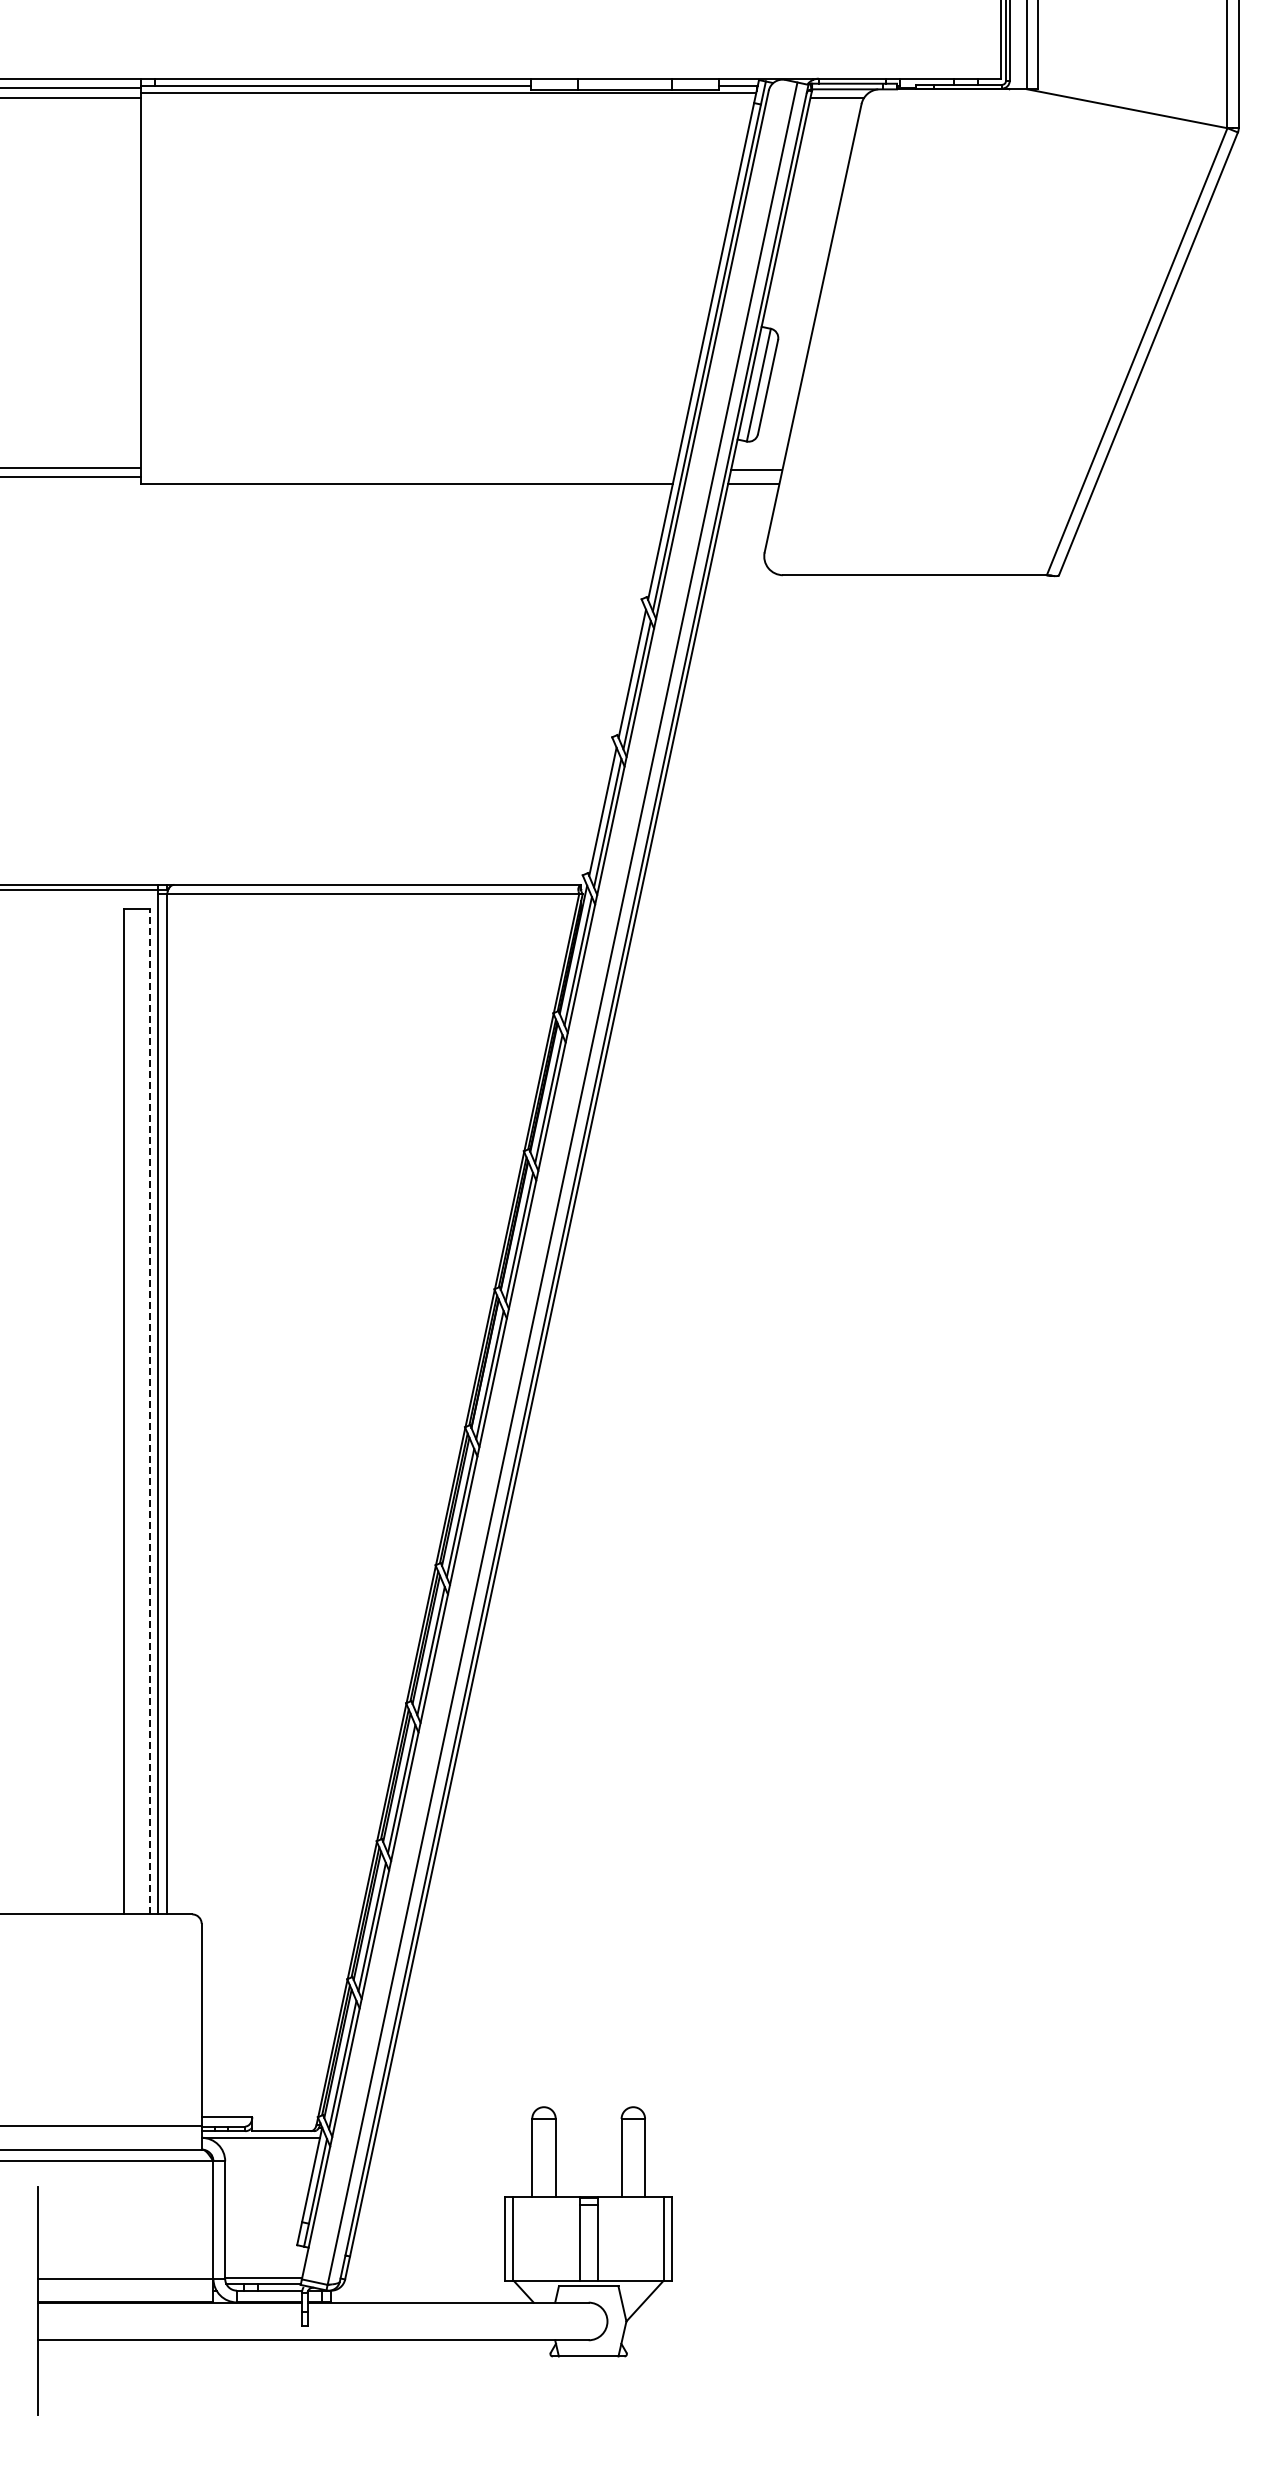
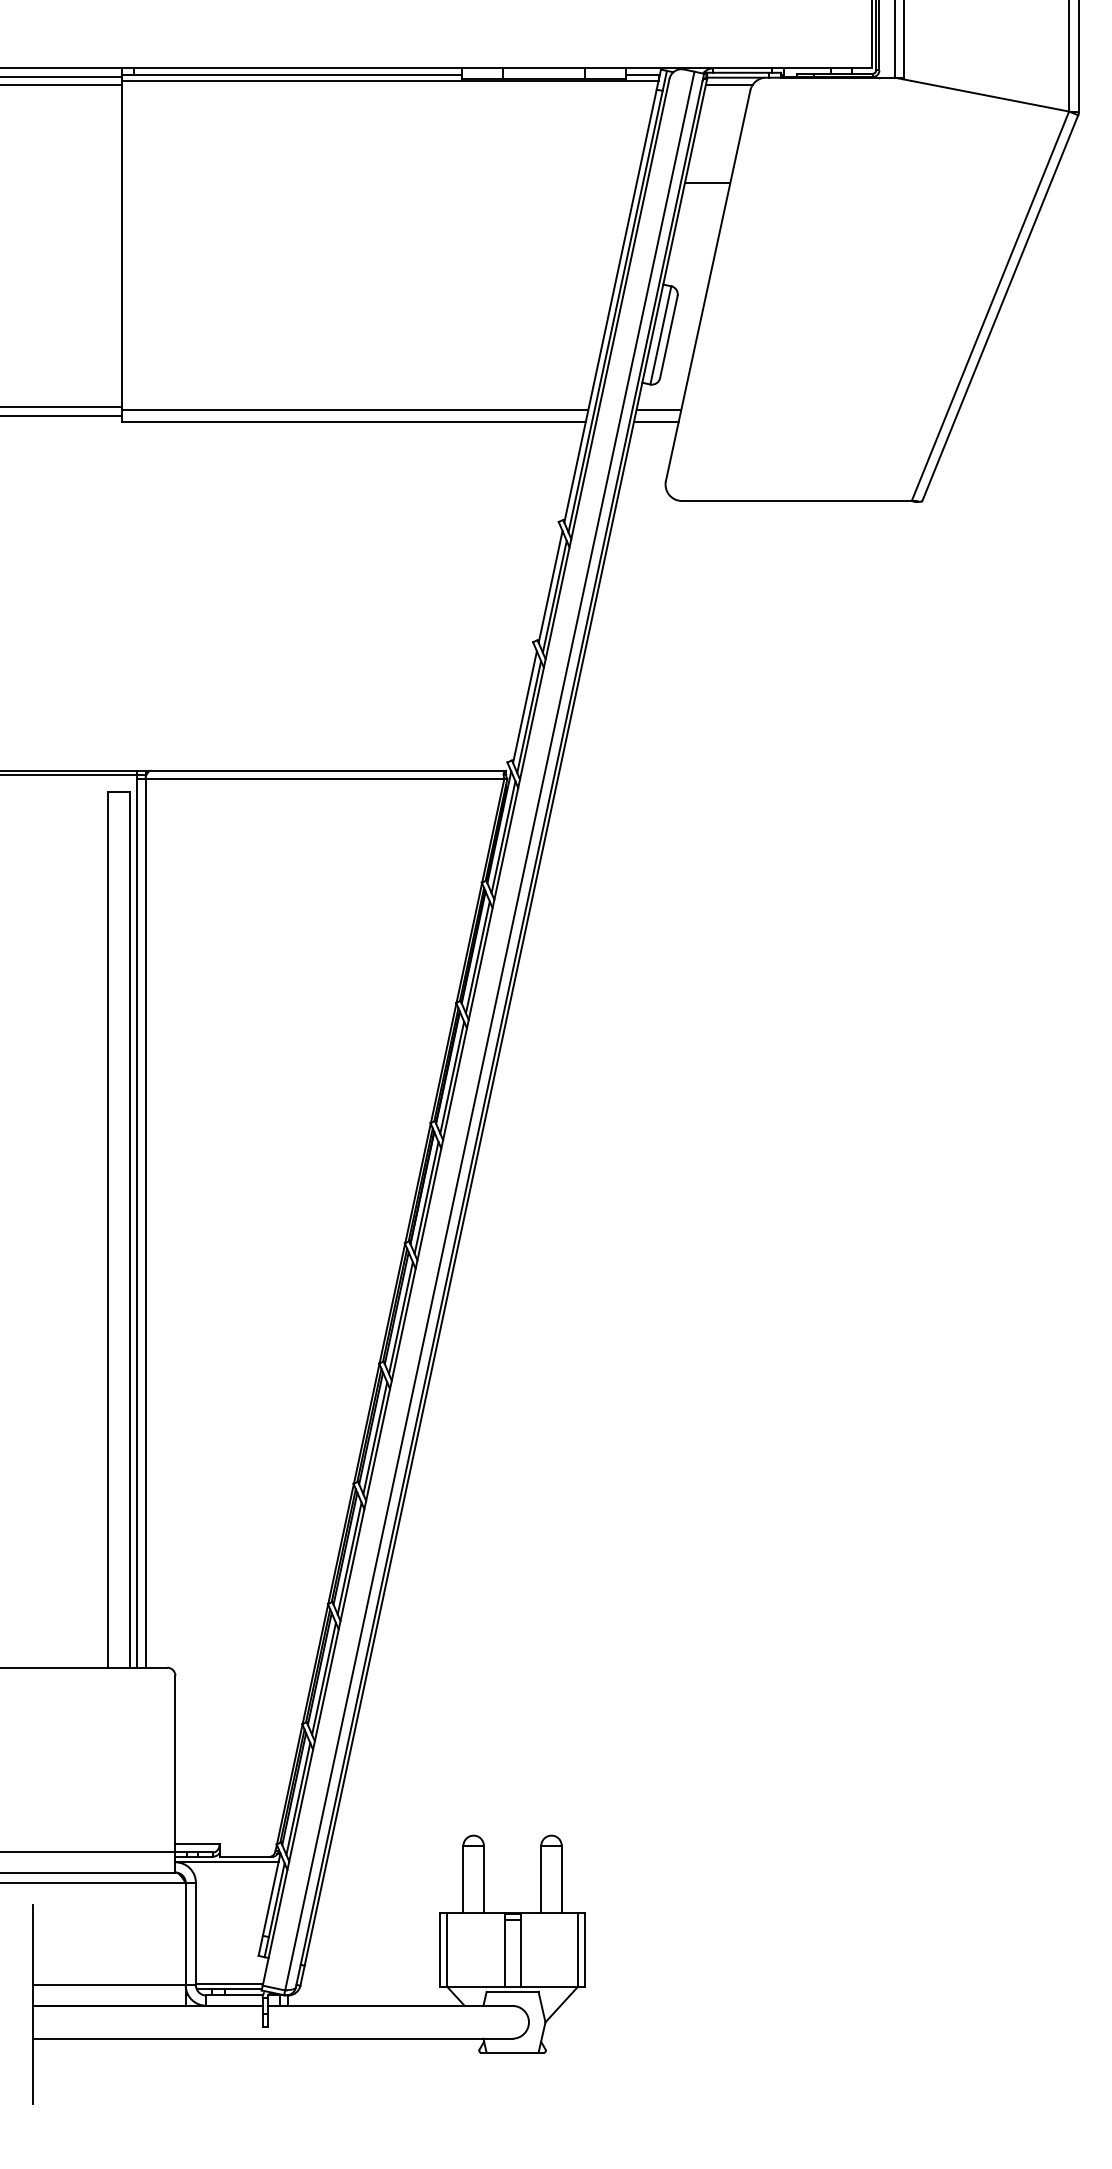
line: (812, 210) -> (707, 183), added
line: (407, 470) -> (354, 409), added
line: (149, 1411) -> (129, 1229), dashed -> solid

